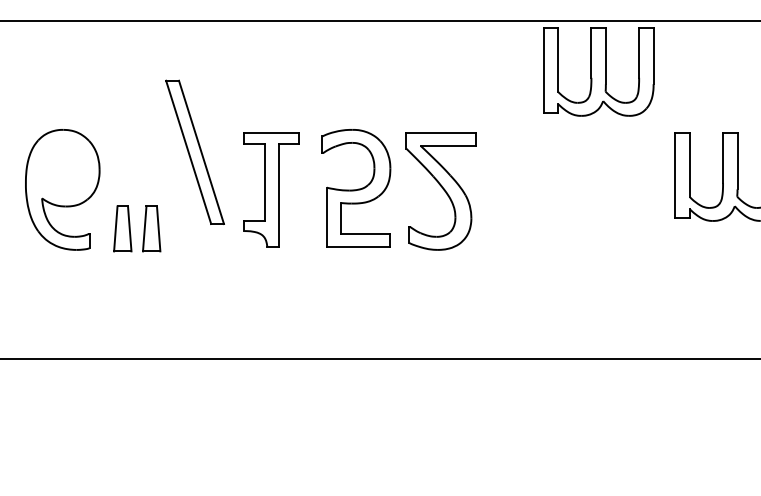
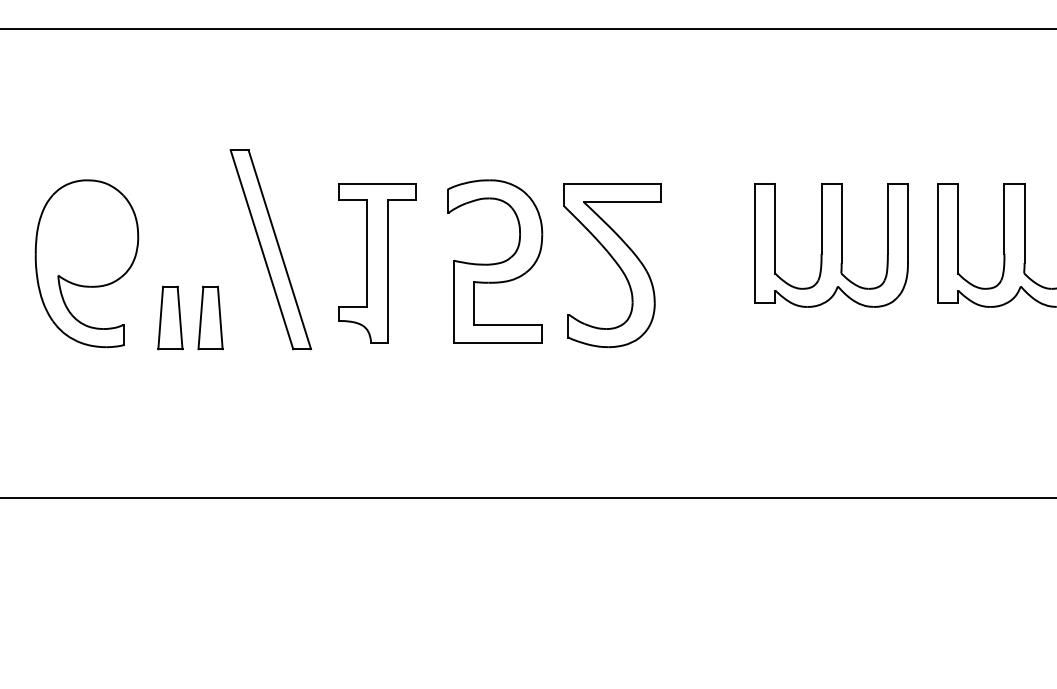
part: (598, 71) -> (831, 245), moved
part: (194, 152) -> (270, 249), moved

